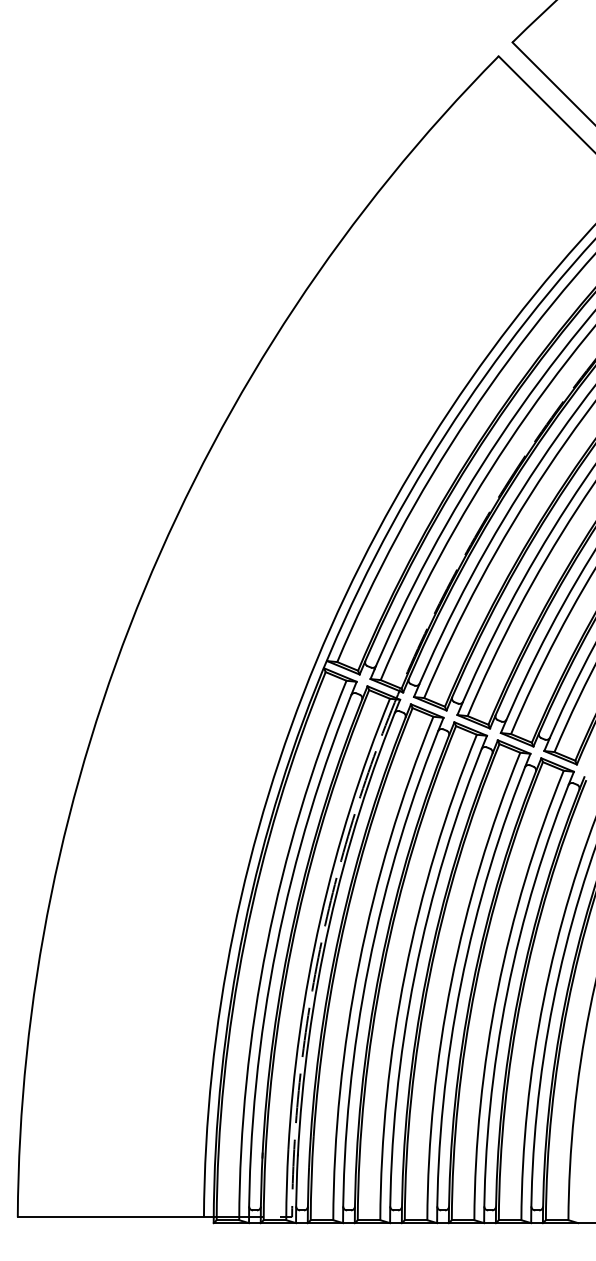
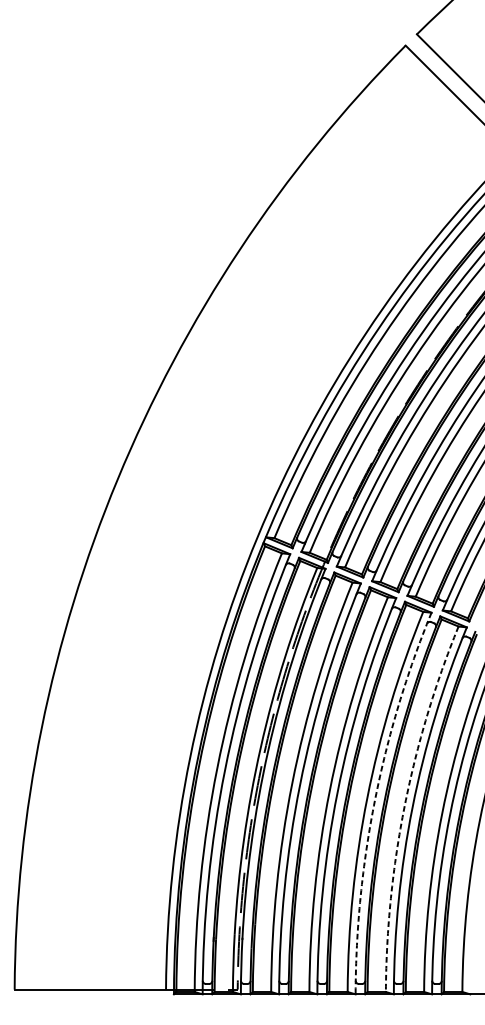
arc: (461, 983) -> (375, 799), solid -> dashed
arc: (497, 991) -> (404, 806), solid -> dashed

